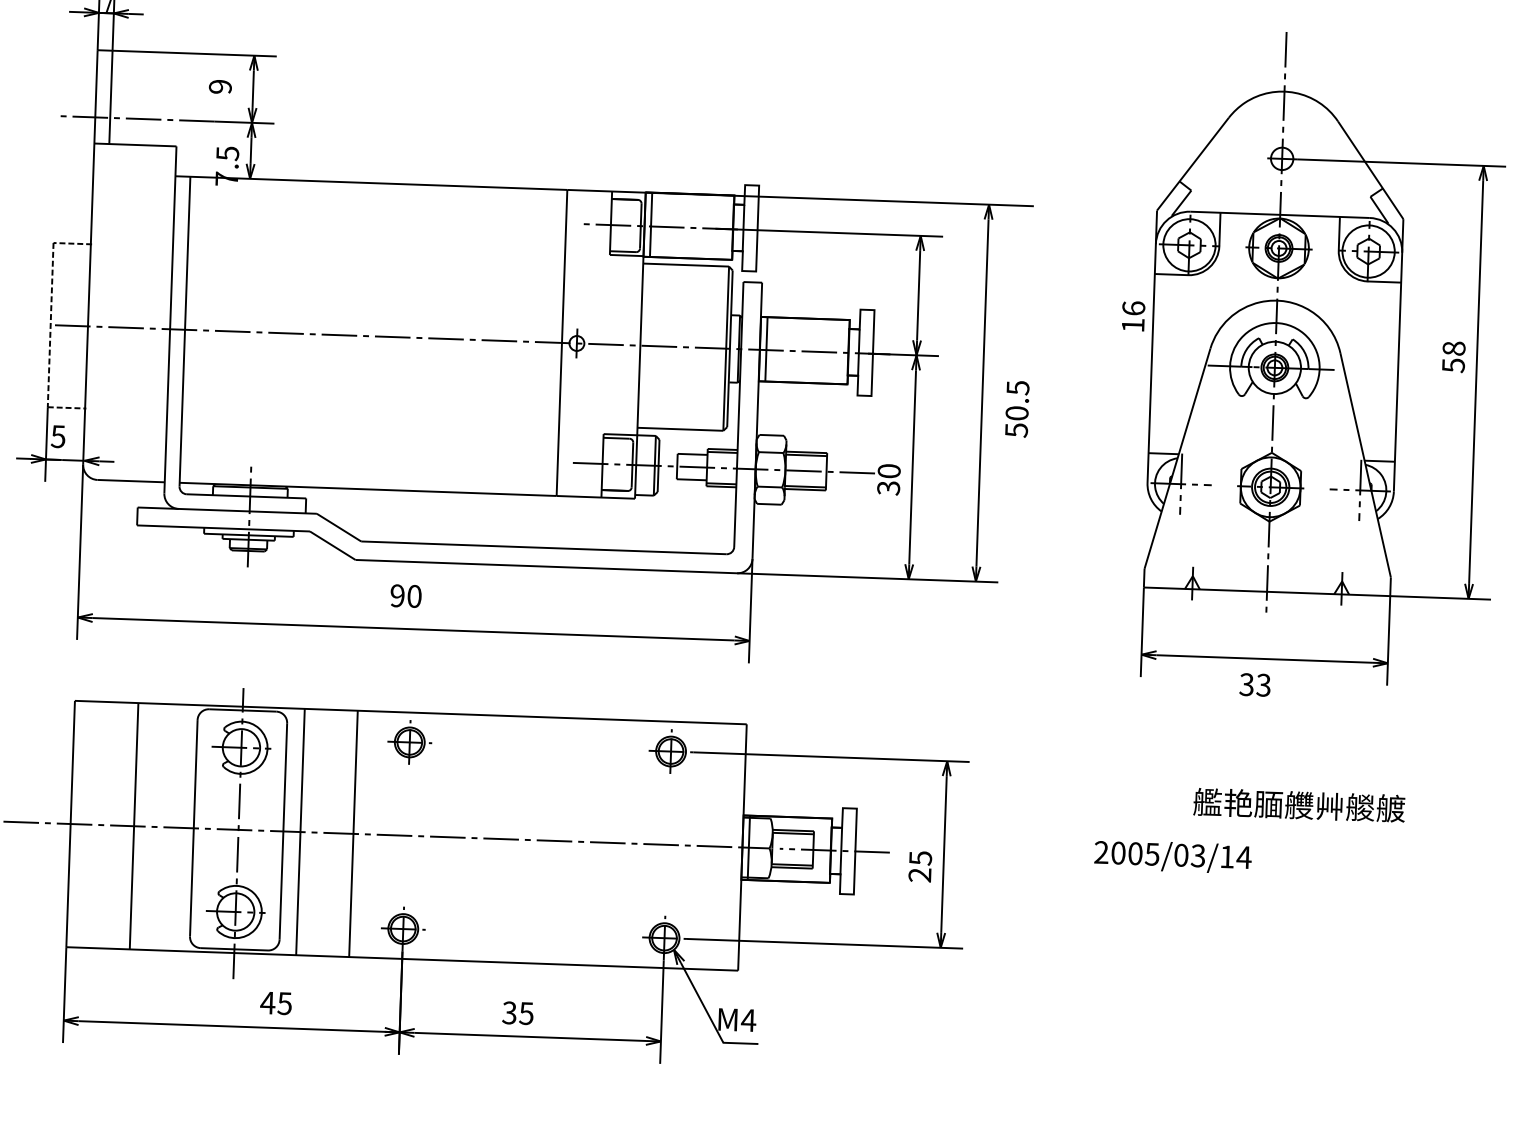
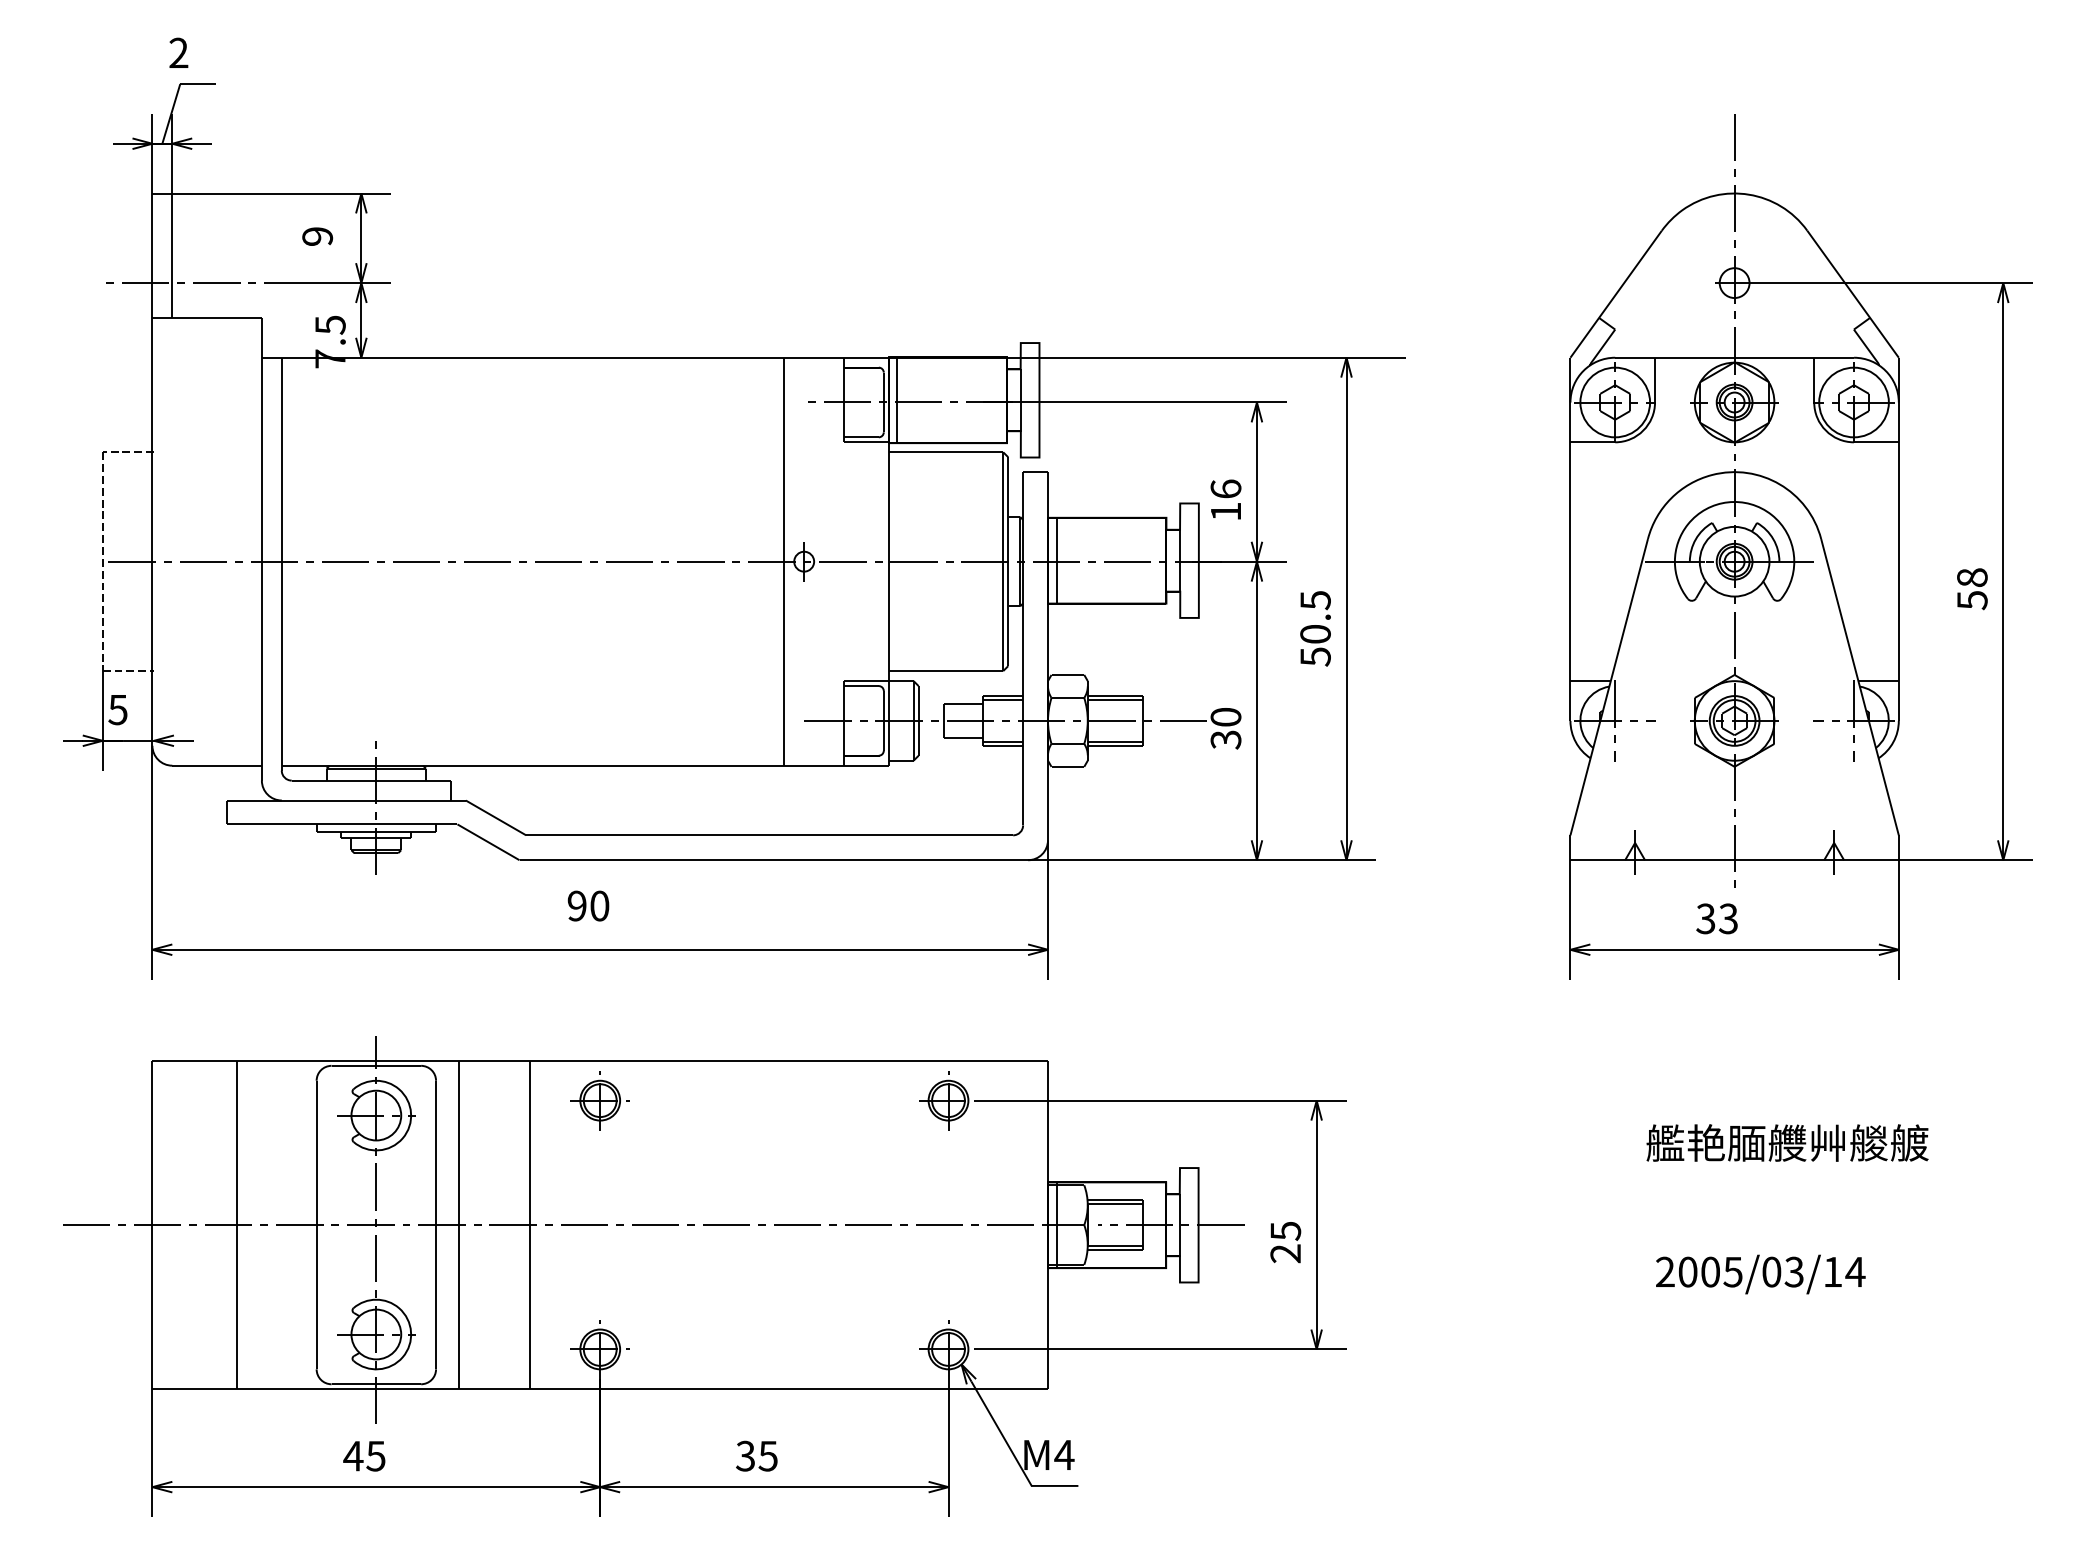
text: (1133, 316) -> (1225, 499), moved
text: (1453, 357) -> (1972, 589), moved
text: (1017, 409) -> (1315, 628), moved
text: (1254, 684) -> (1716, 918), moved
text: (1172, 856) -> (1760, 1274), moved
text: (276, 1003) -> (364, 1456), moved

